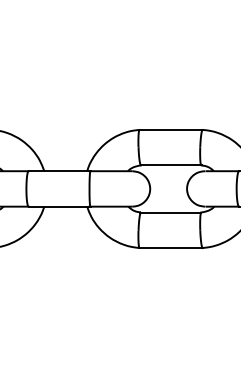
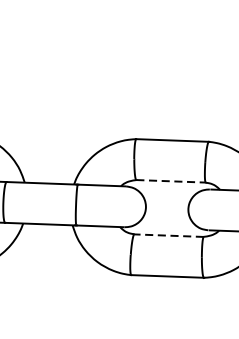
line: (171, 165) -> (171, 181), solid -> dashed
line: (170, 212) -> (168, 235), solid -> dashed

